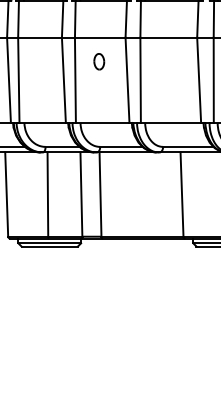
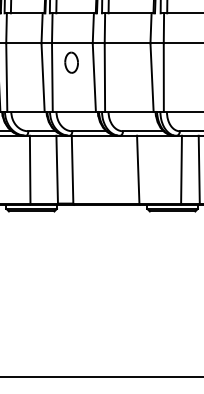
part: (99, 61) -> (71, 62), size x1.6

